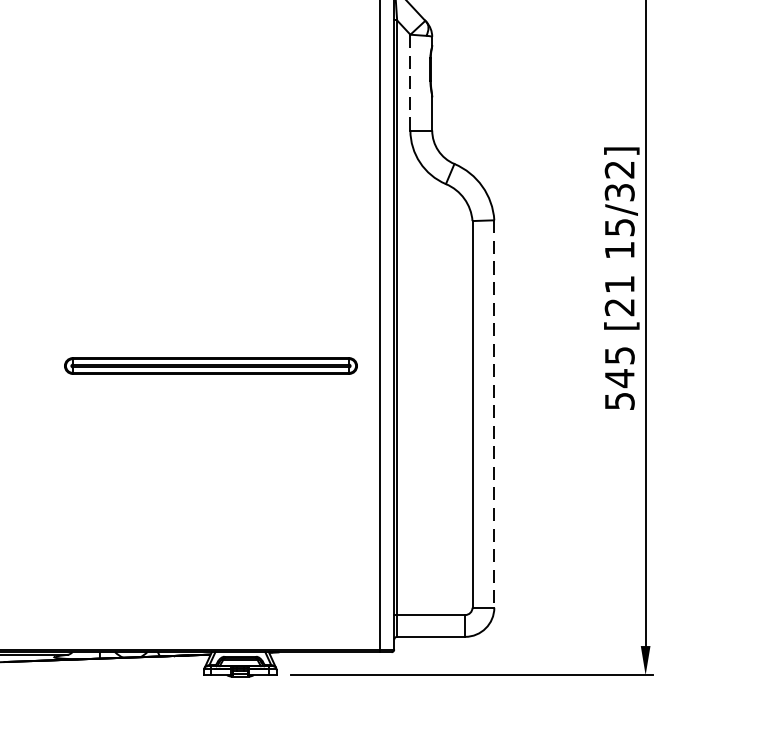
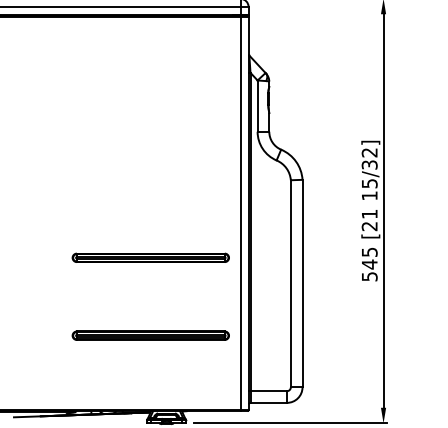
line: (410, 83) -> (257, 106), dashed -> solid
line: (494, 413) -> (302, 283), dashed -> solid
part: (210, 511) -> (150, 335), added

